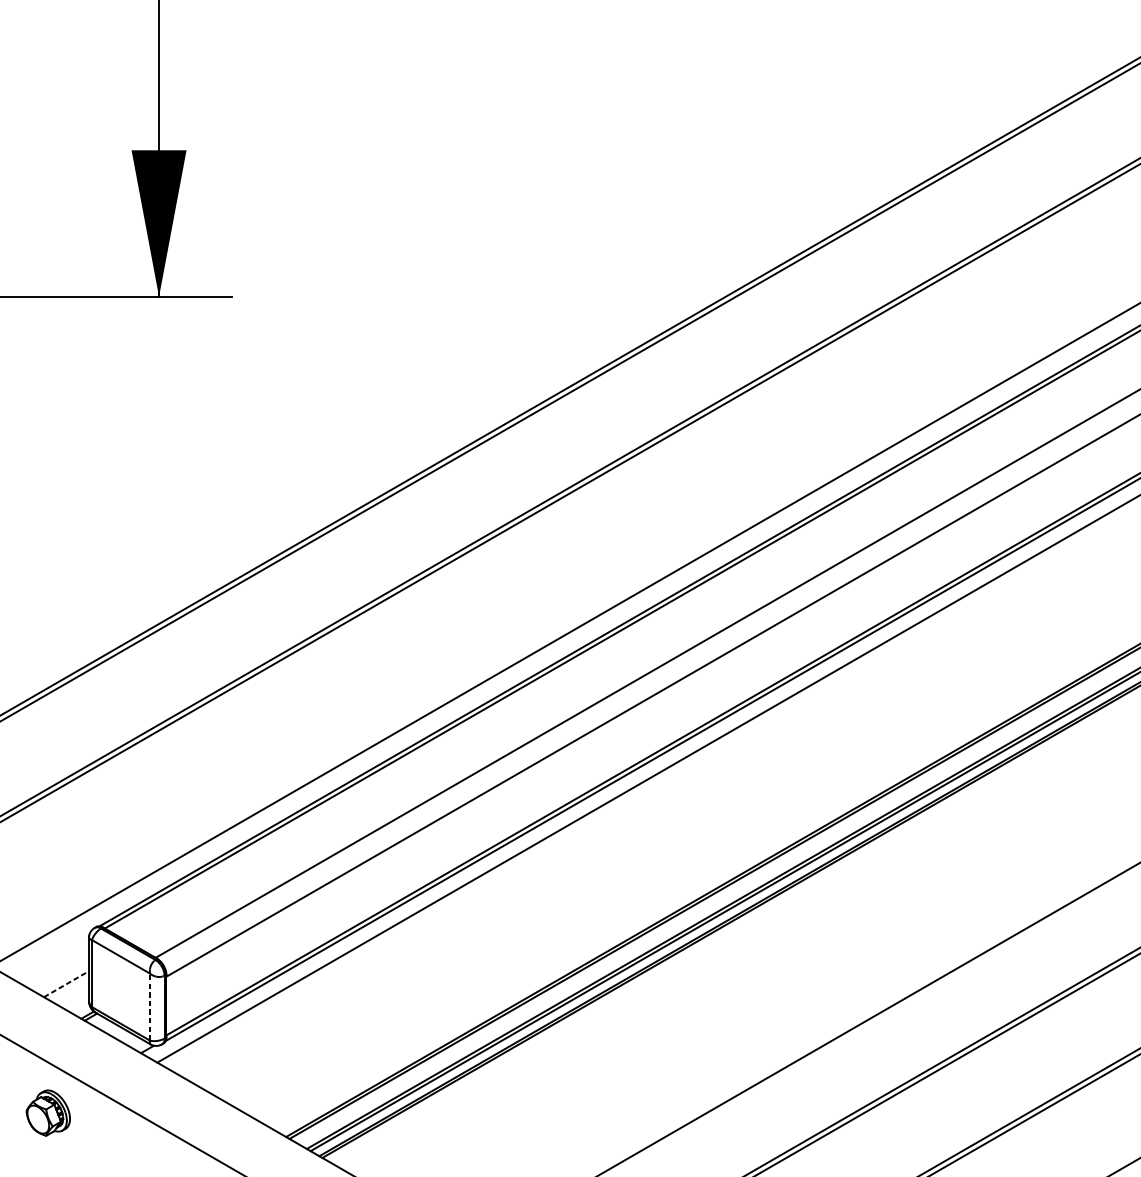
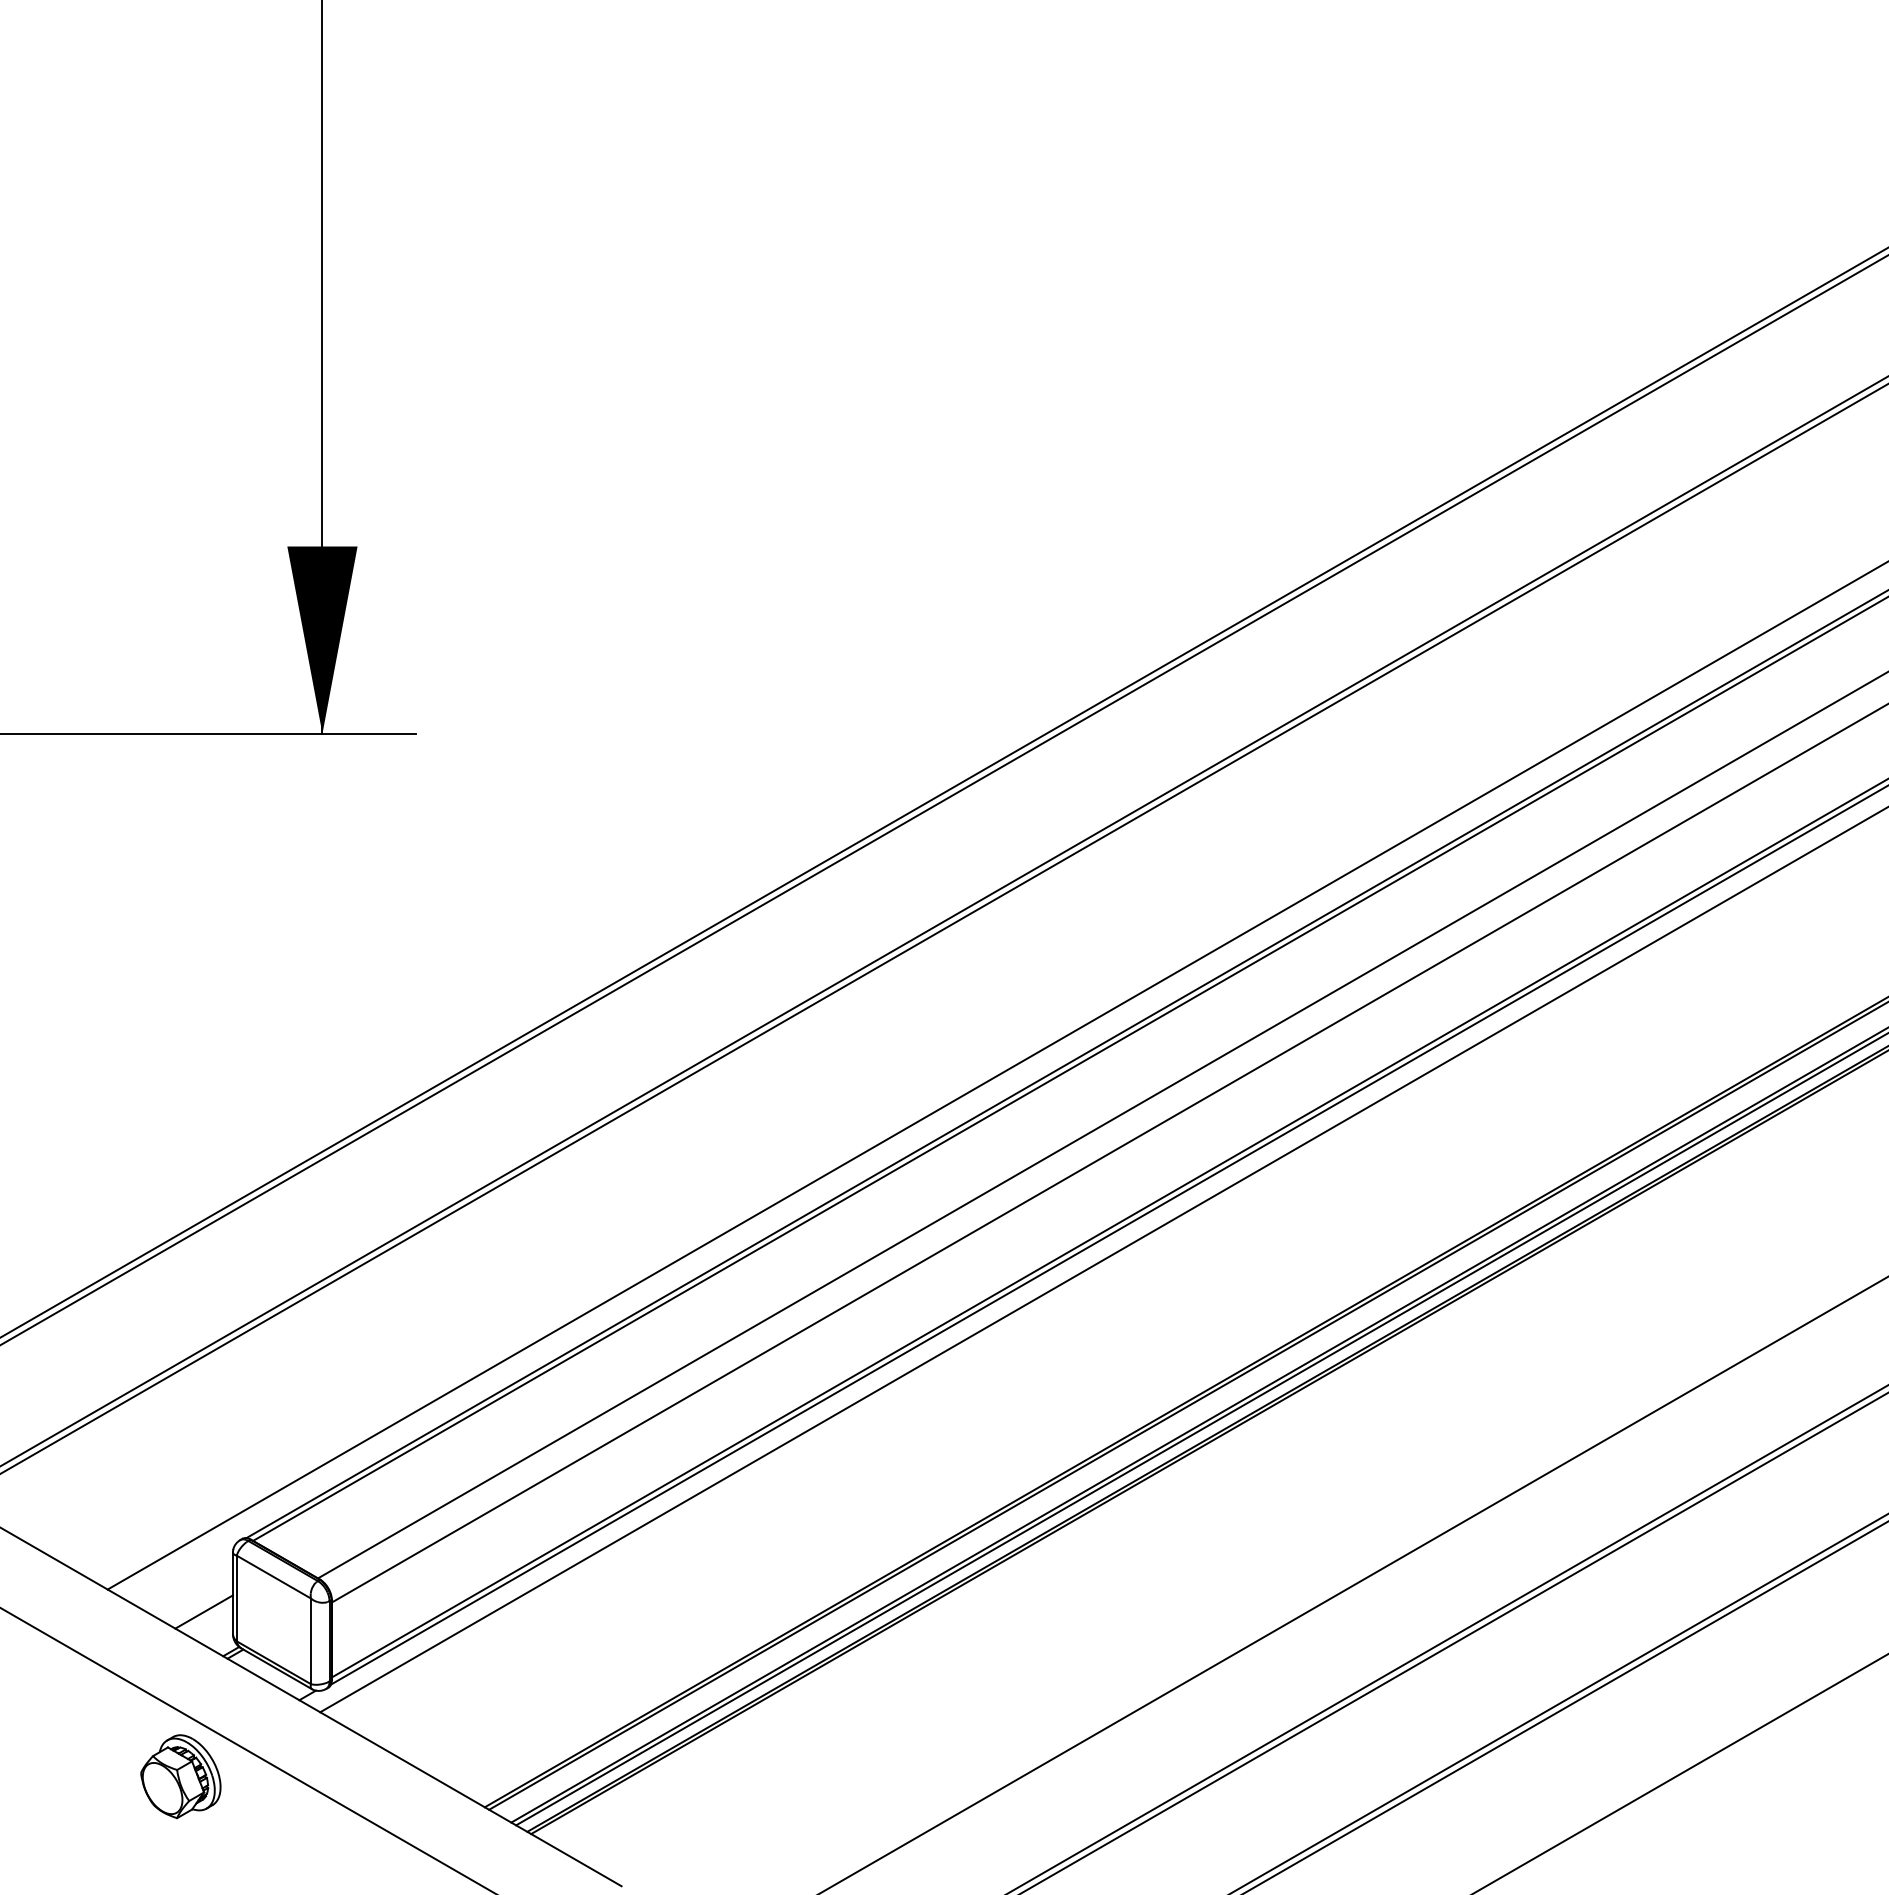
line: (66, 983) -> (204, 1611), dashed -> solid
line: (149, 1007) -> (310, 1641), dashed -> solid
part: (47, 1112) -> (180, 1776), size x1.43

